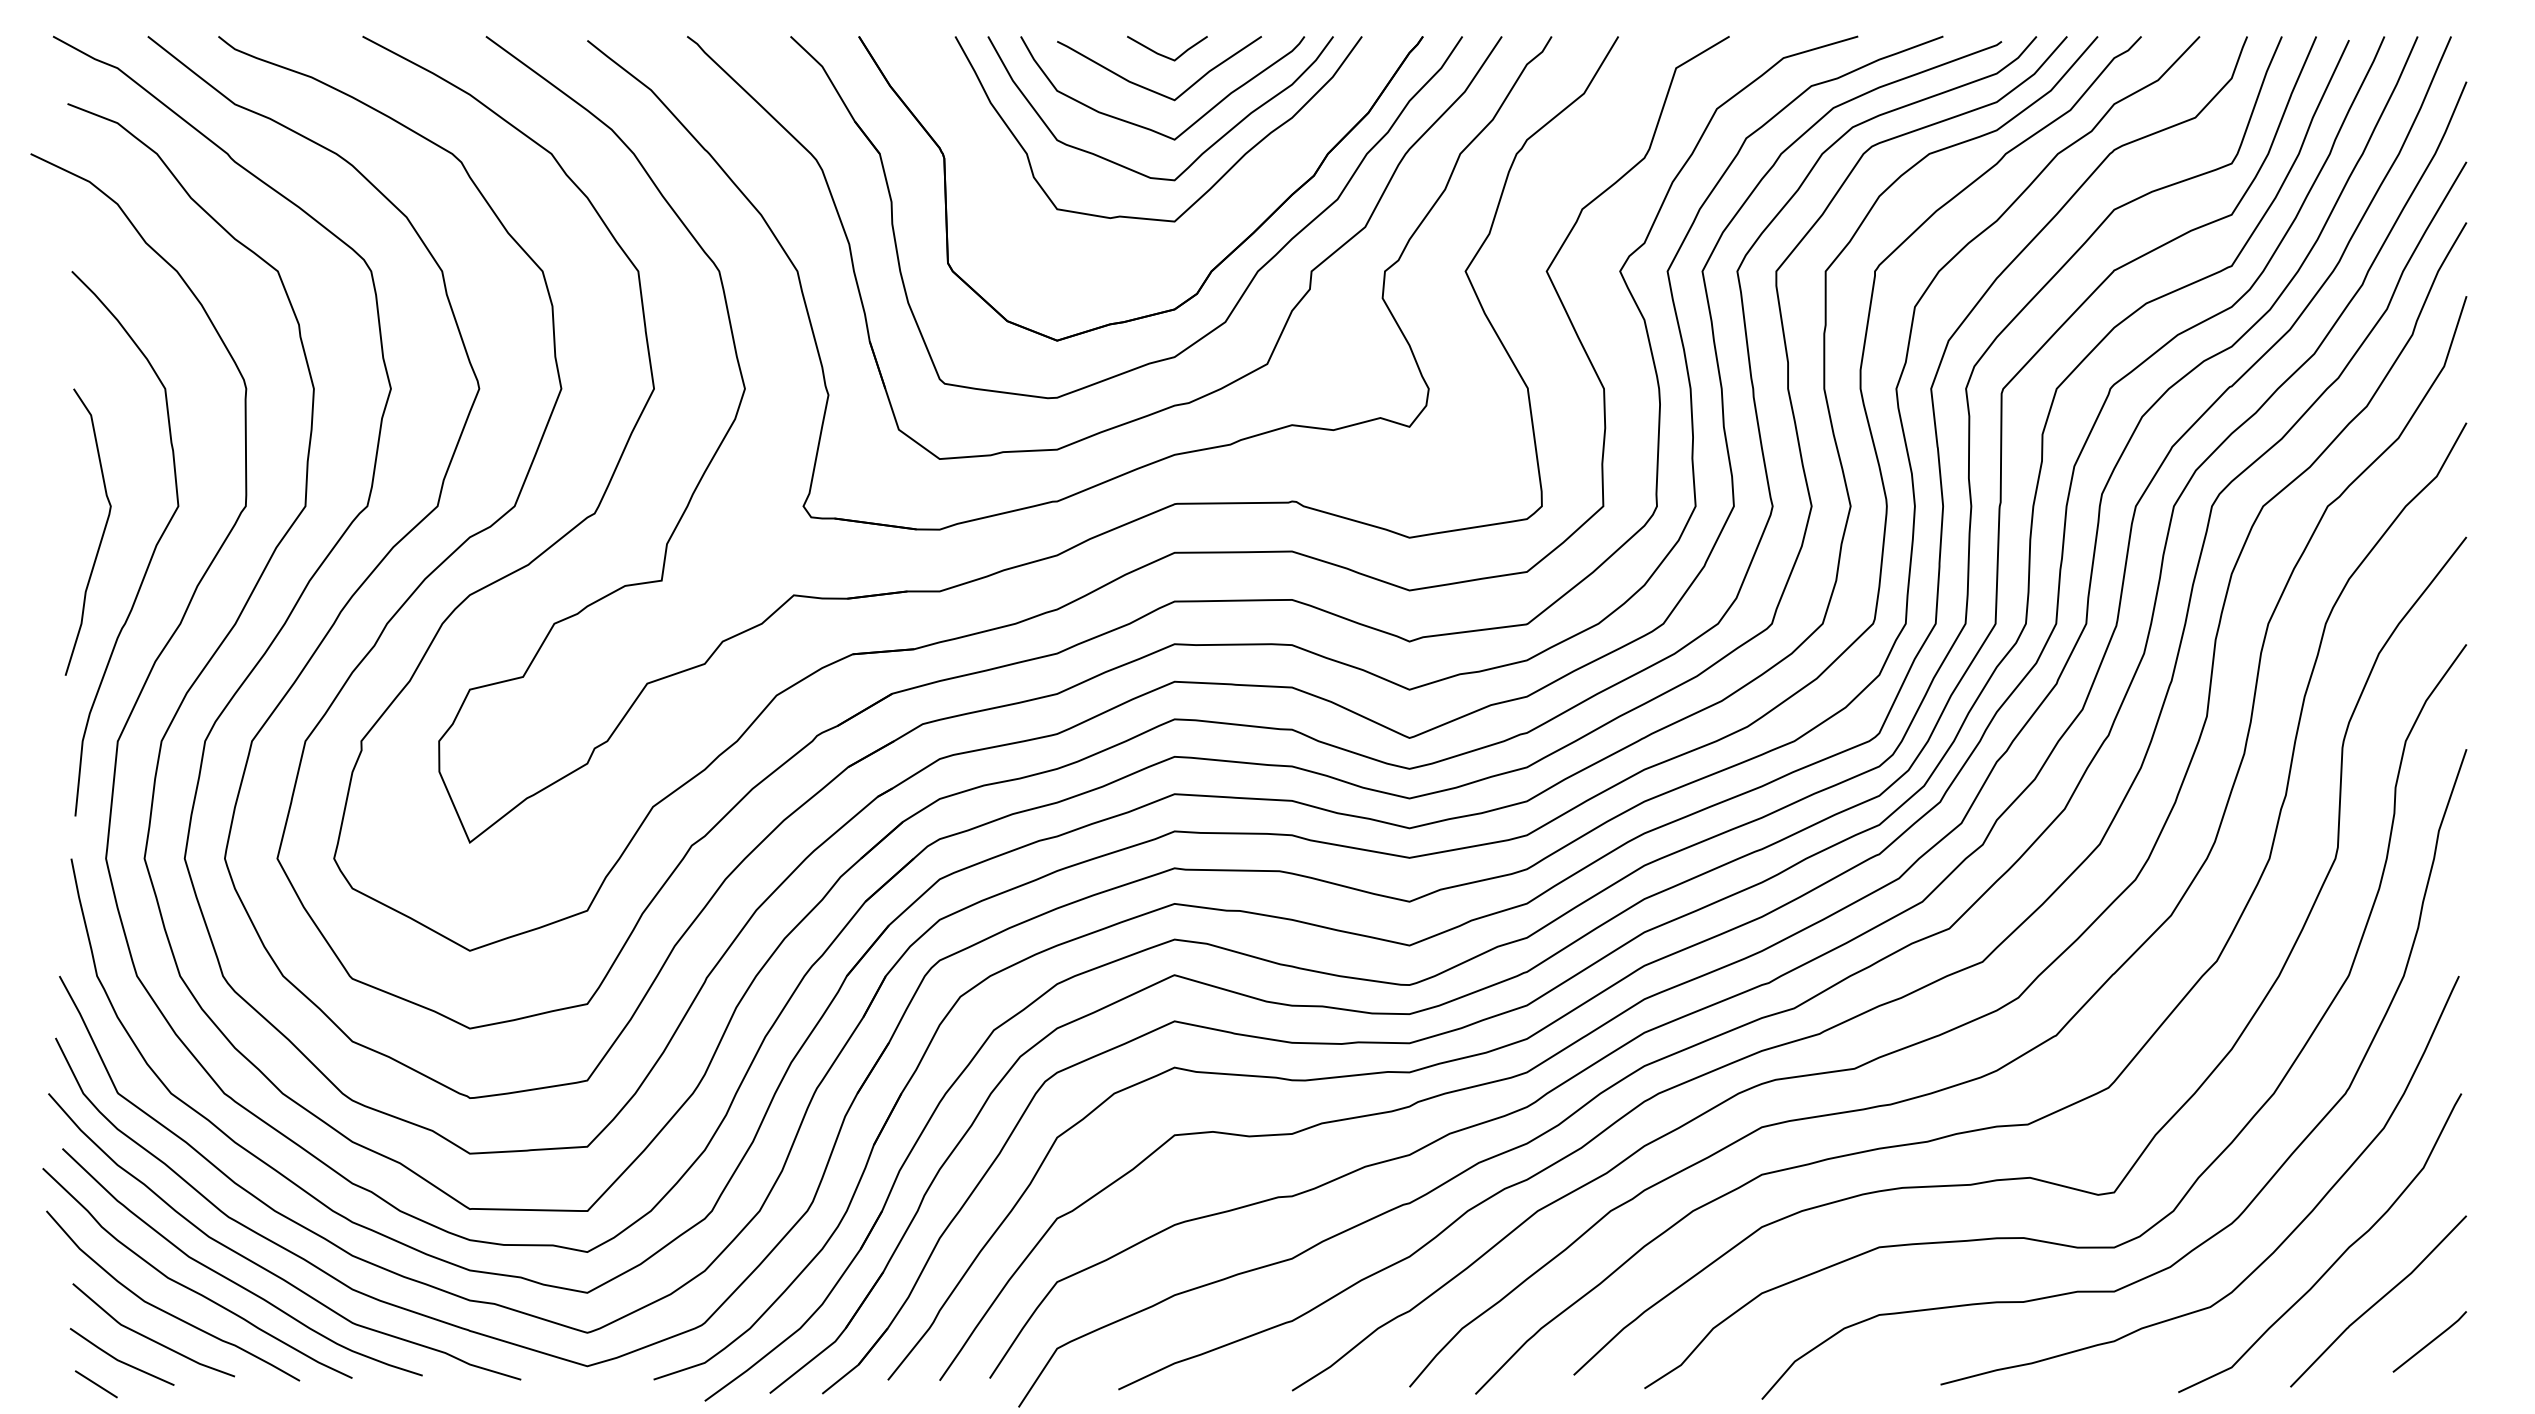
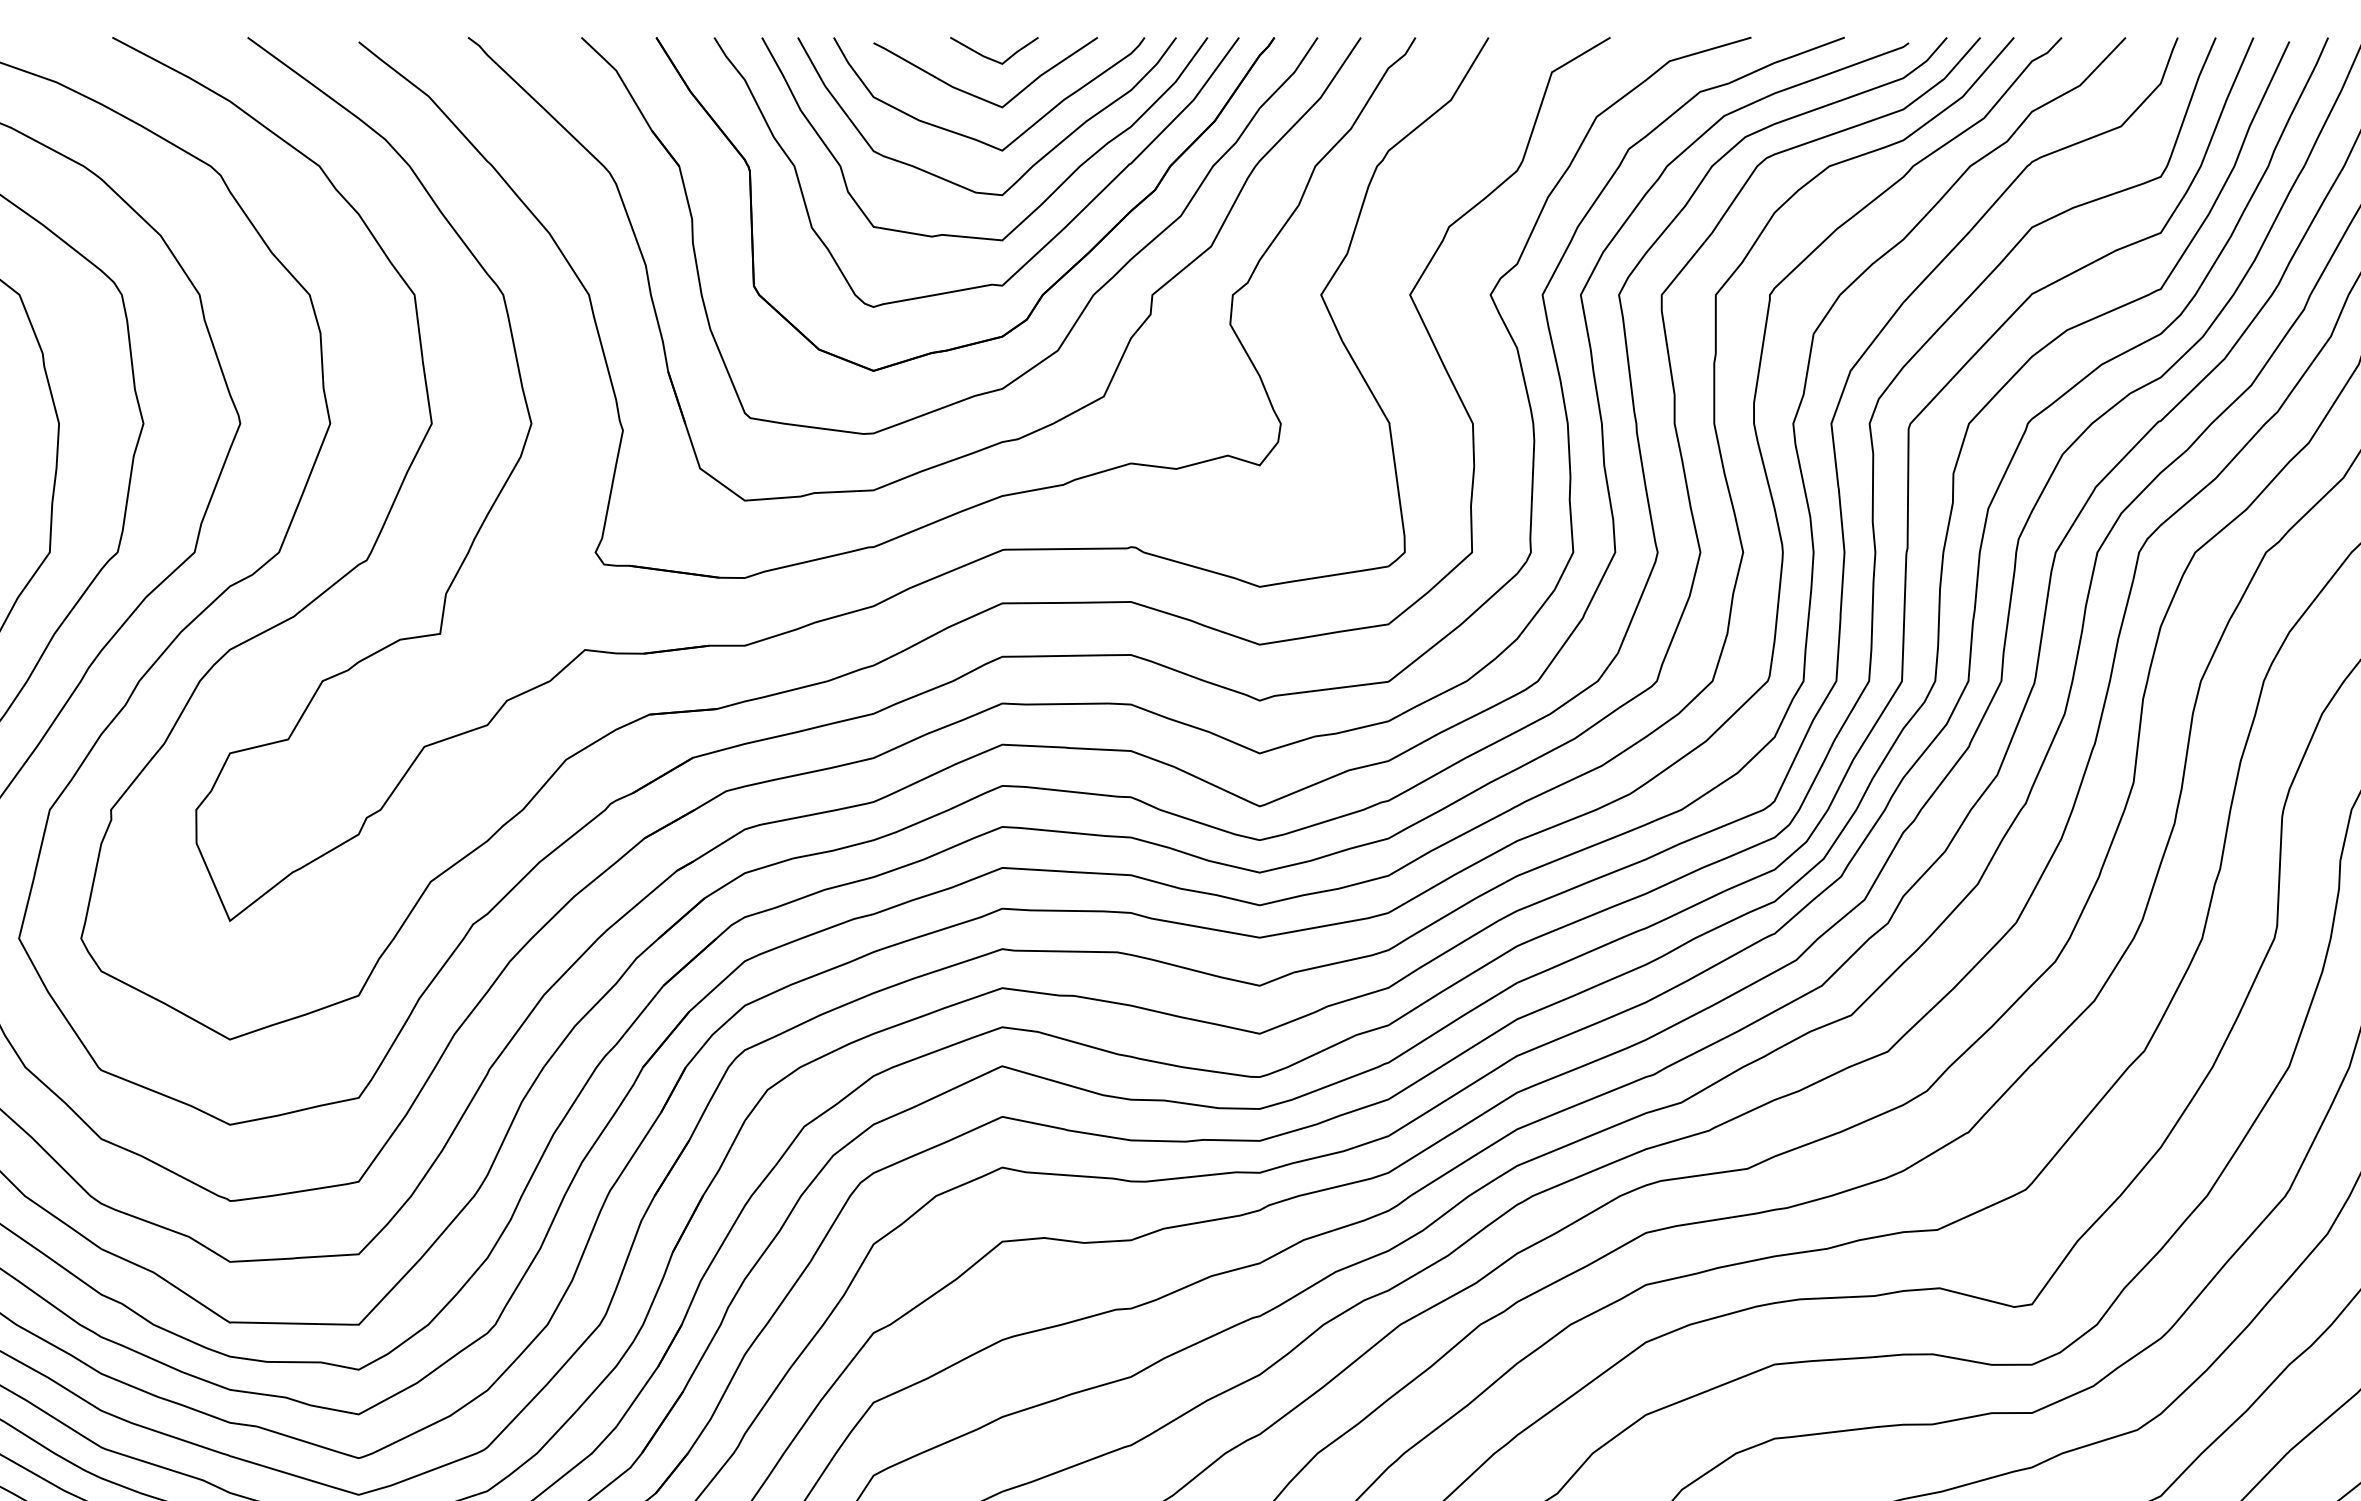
curve: (1215, 223) -> (1047, 242), added

